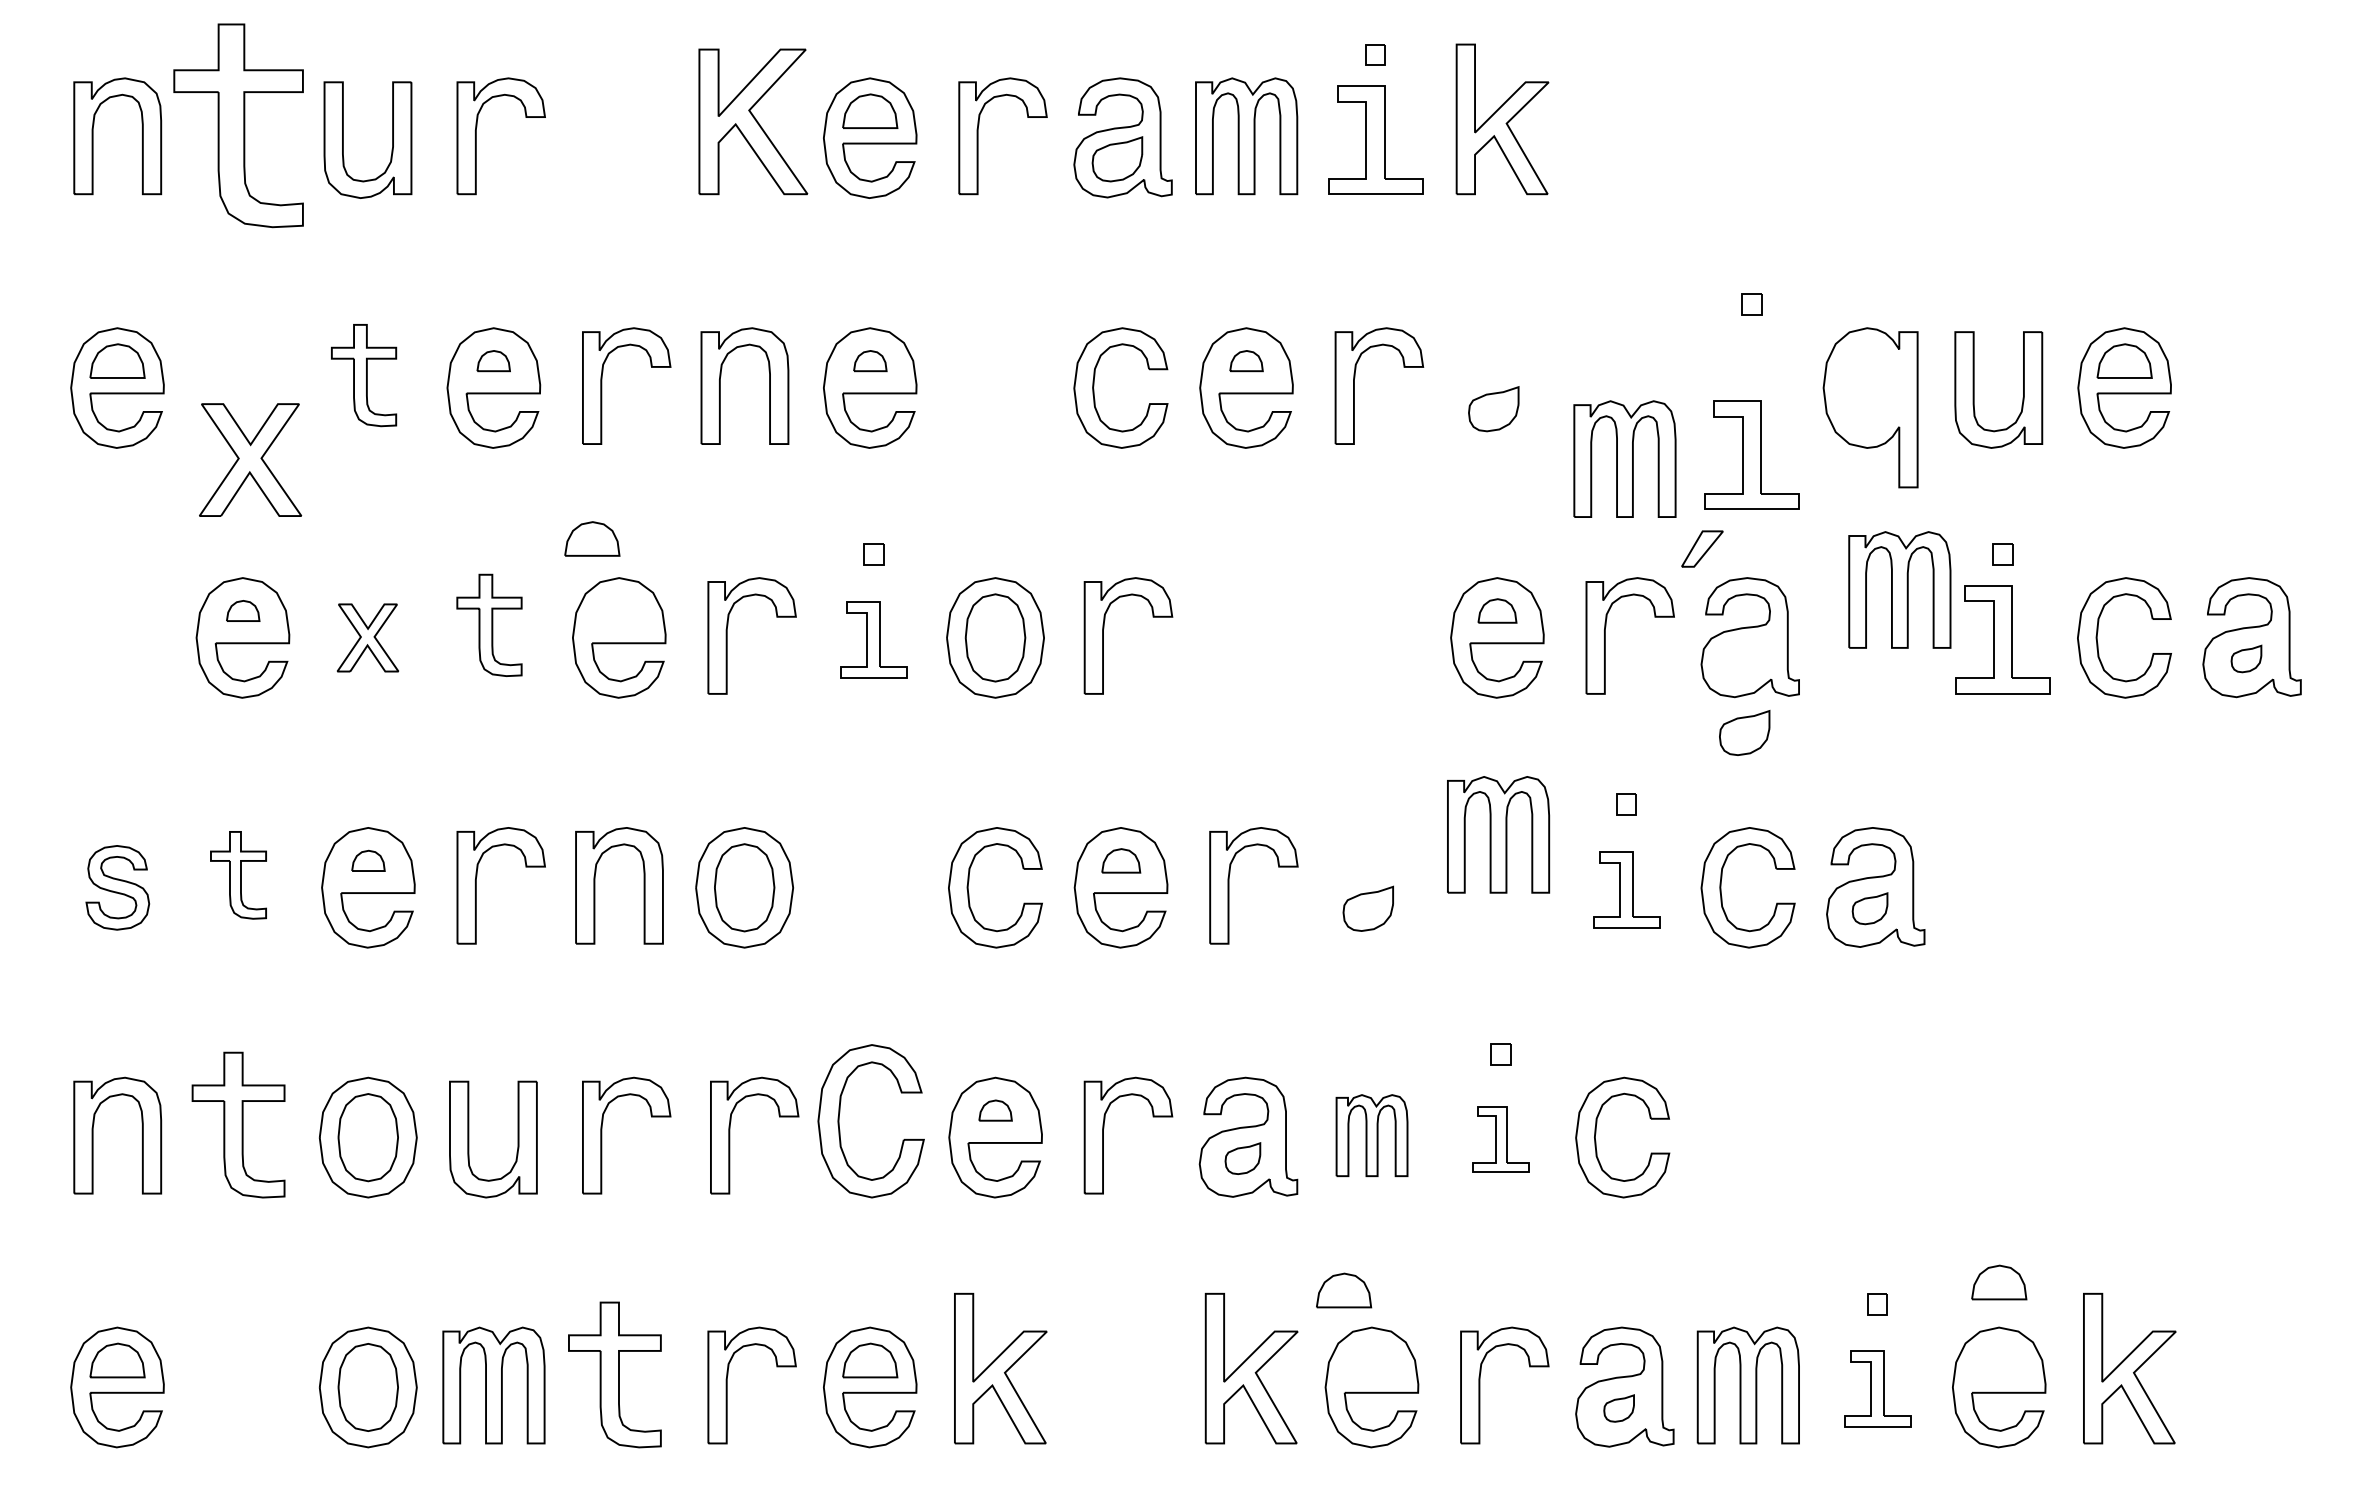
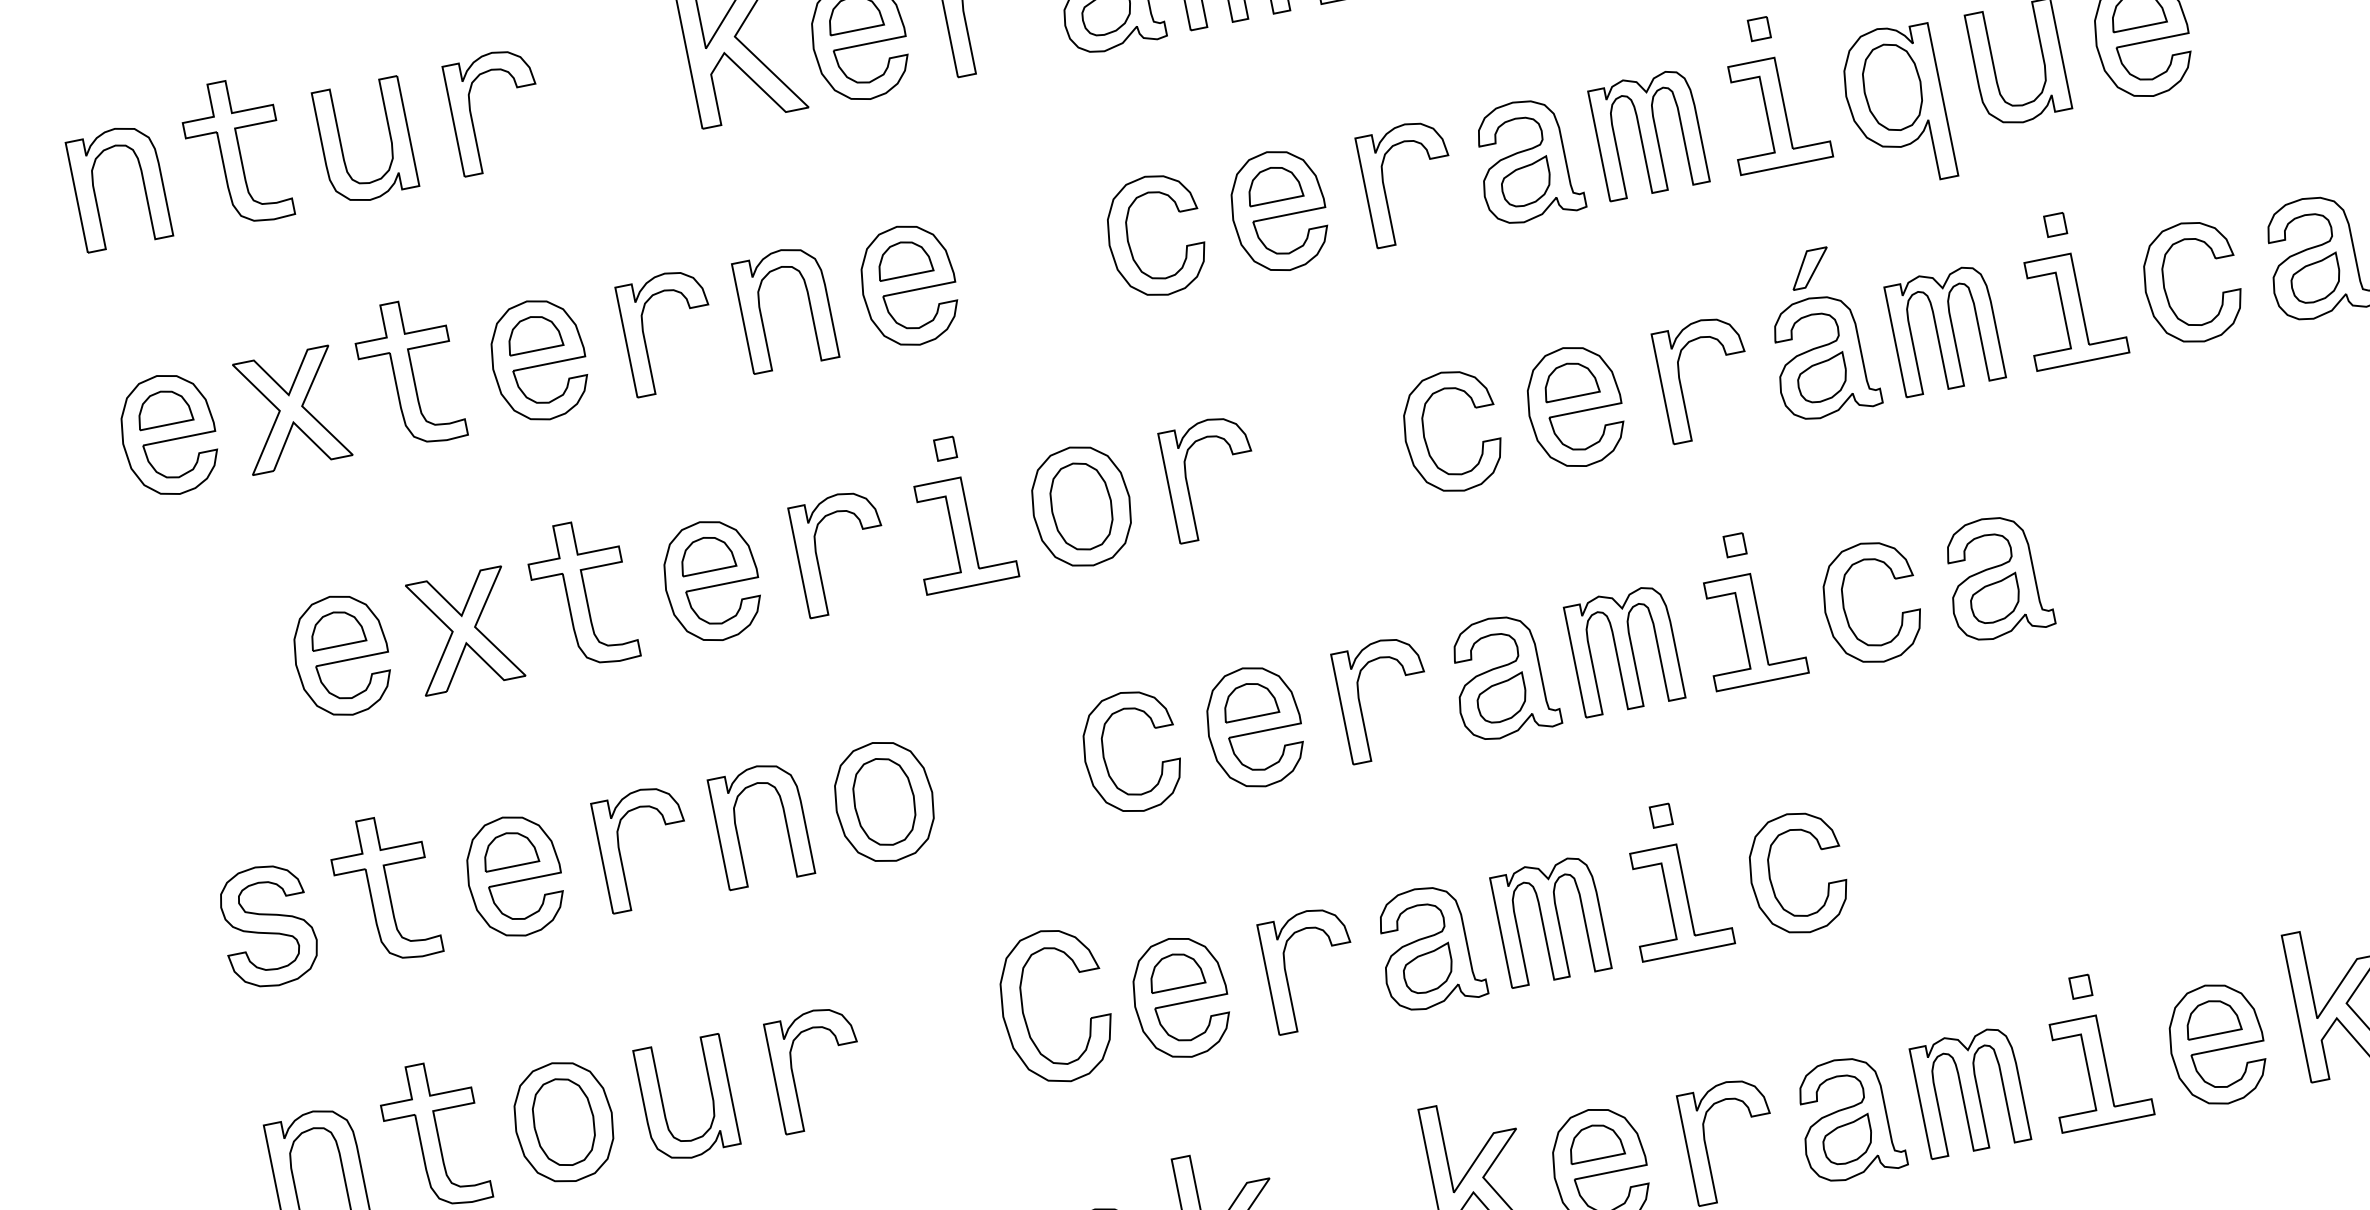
part: (238, 125) -> (235, 152), size x0.71
part: (493, 360) -> (533, 333), size x1.67
part: (870, 360) -> (903, 258), size x1.67
part: (1246, 360) -> (1273, 183), size x1.67
part: (363, 375) -> (408, 373), size x1.43
part: (1499, 387) -> (1527, 160), added
part: (1870, 387) -> (1892, 86), added
part: (1751, 454) -> (1775, 112), moved
part: (1624, 458) -> (1648, 134), moved
part: (250, 459) -> (291, 409), moved
part: (592, 538) -> (706, 554), moved
part: (1702, 548) -> (1810, 268), moved
part: (1899, 589) -> (1944, 330), moved
part: (243, 610) -> (336, 628), size x1.67
part: (1497, 610) -> (1569, 380), size x1.43
part: (489, 625) -> (581, 594), size x1.43
part: (1345, 635) -> (1425, 434), added
part: (367, 637) -> (464, 630), size x1.67
part: (873, 639) -> (961, 532), size x1.43
part: (2246, 658) -> (2315, 278), size x1.67
part: (1744, 732) -> (1822, 378), moved
part: (1498, 834) -> (1624, 650), moved
part: (368, 860) -> (509, 849), size x1.67
part: (1121, 860) -> (1249, 700), size x1.43
part: (238, 875) -> (384, 890), size x1.67
part: (117, 887) -> (267, 925), size x1.43
part: (1373, 887) -> (1502, 676), added
part: (1626, 889) -> (1751, 628), size x1.43
part: (1869, 908) -> (1994, 599), size x1.43
part: (995, 1110) -> (1175, 971), size x1.67
part: (730, 1135) -> (919, 1048), removed
part: (1371, 1135) -> (1549, 921), size x1.43
part: (1500, 1139) -> (1677, 899), size x1.67
part: (1242, 1158) -> (1427, 969), size x1.43
part: (1999, 1282) -> (2211, 1017), moved
part: (1344, 1290) -> (1595, 1142), moved
part: (1877, 1388) -> (2097, 1069), size x1.43
part: (1618, 1408) -> (1846, 1140), size x1.67

